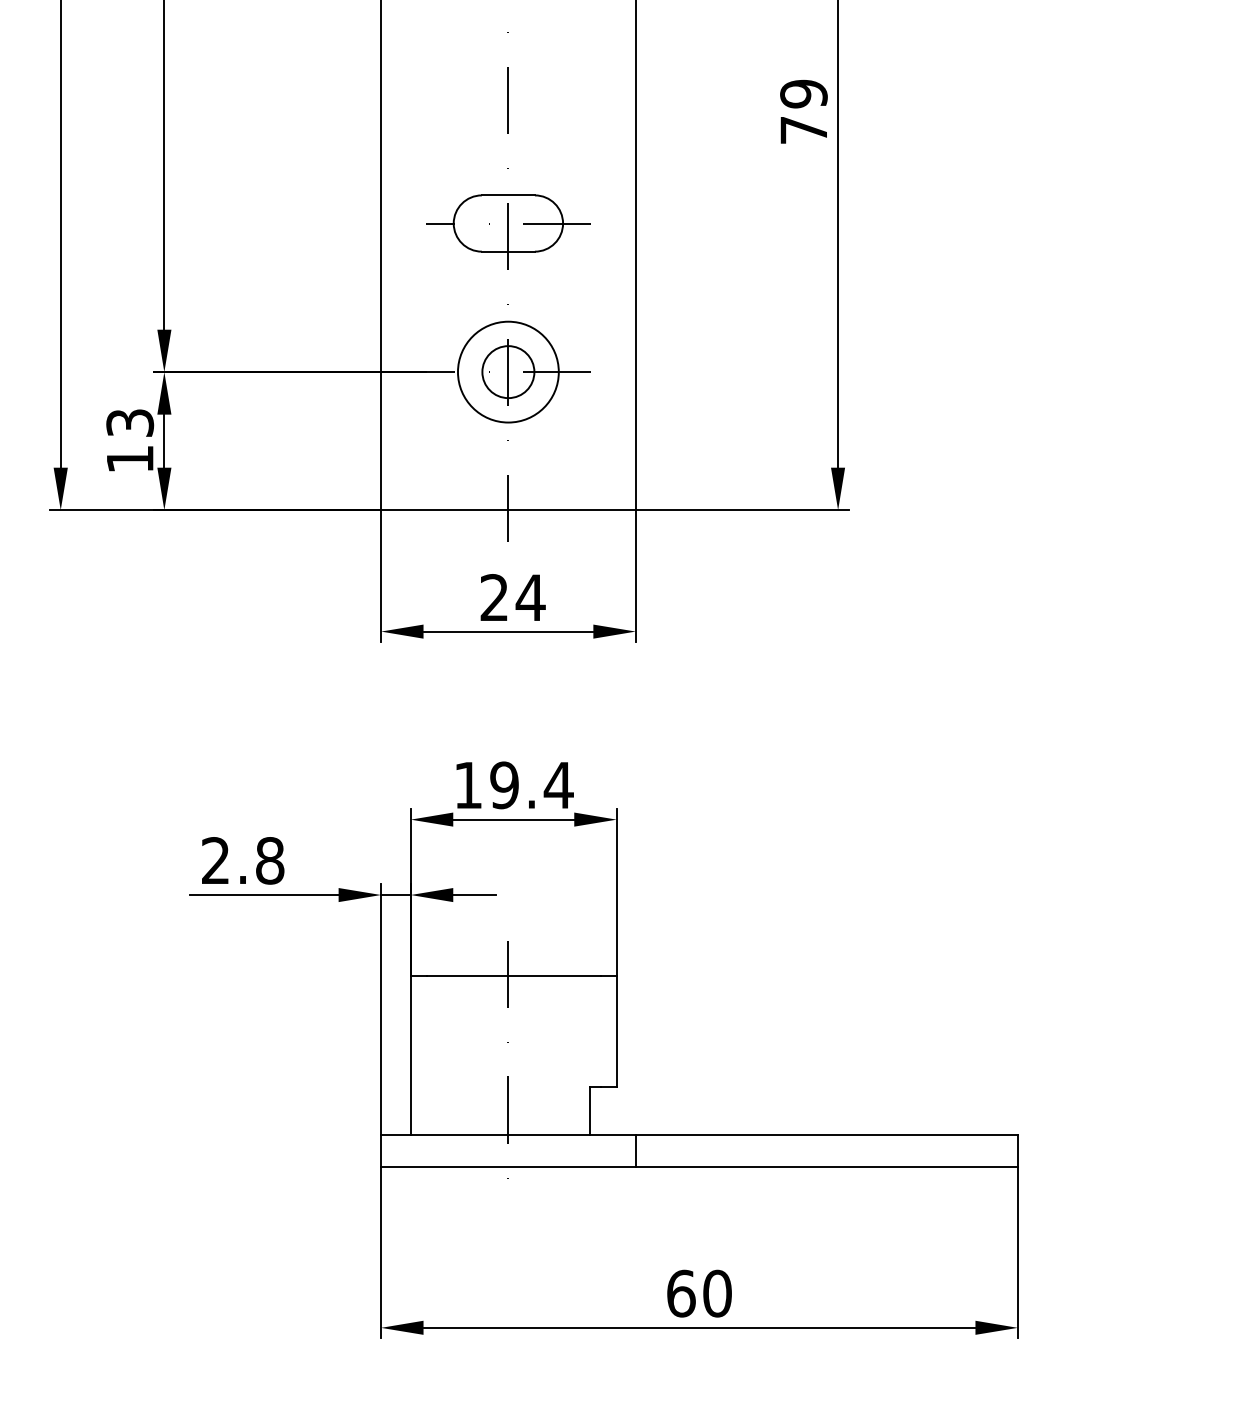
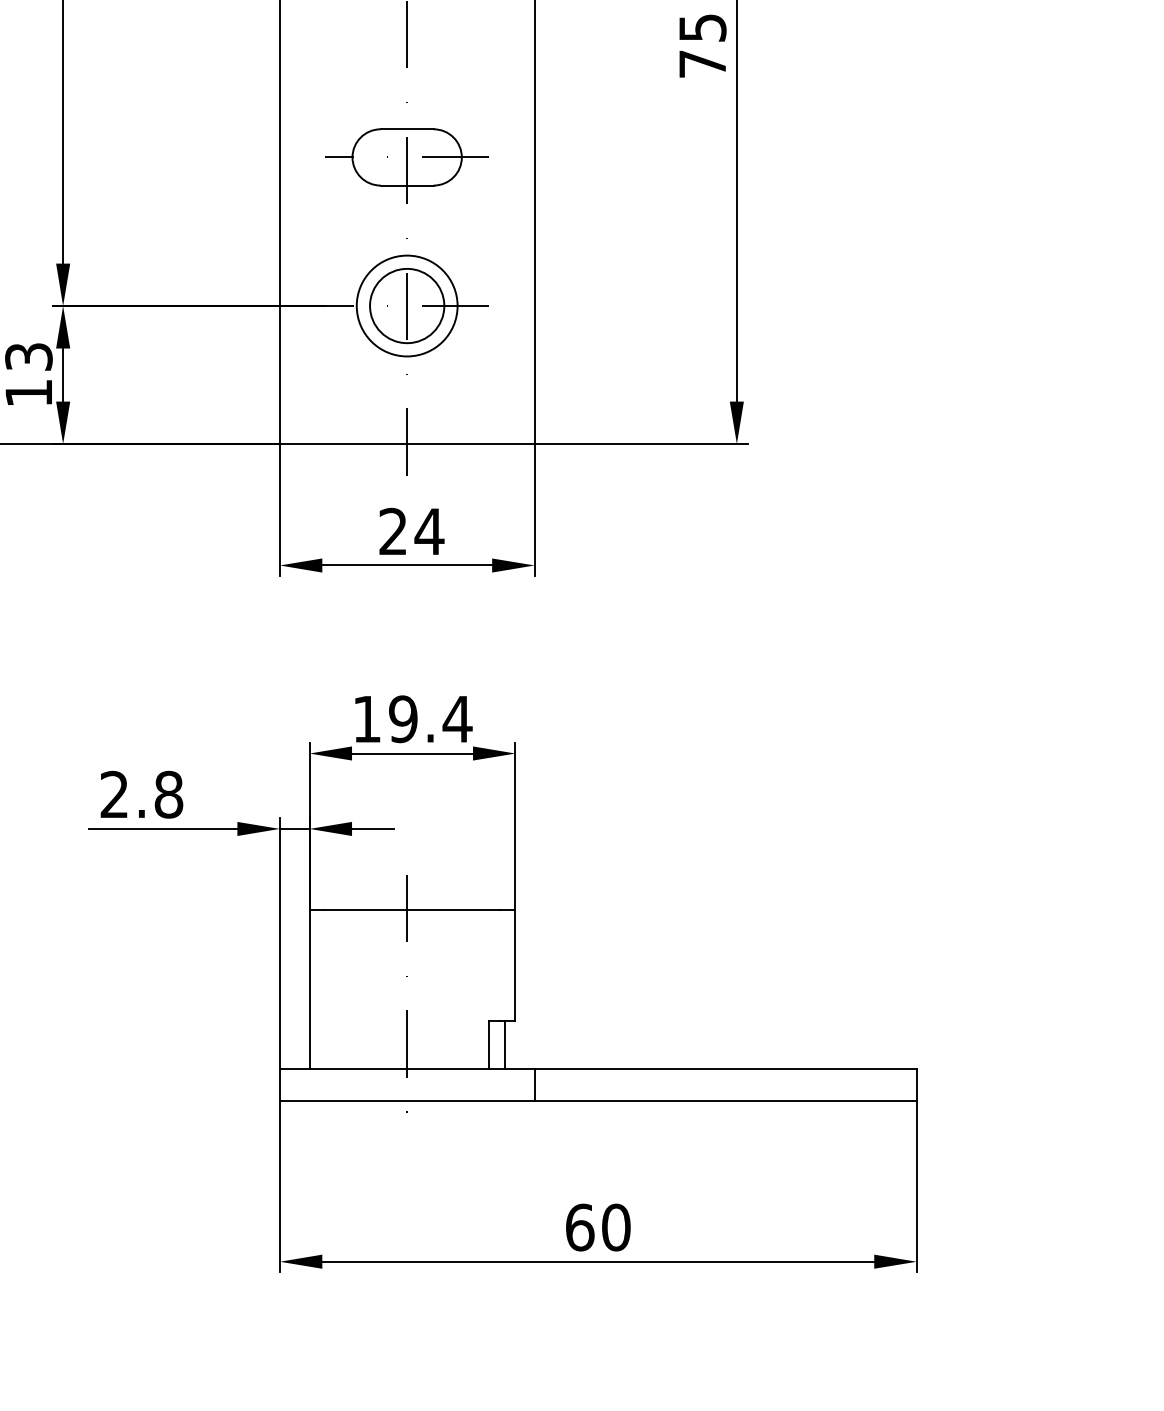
text: (803, 93) -> (702, 27), 79 -> 75
circle: (508, 371) -> (407, 305), size x1.43
line: (606, 1110) -> (505, 1044), added

